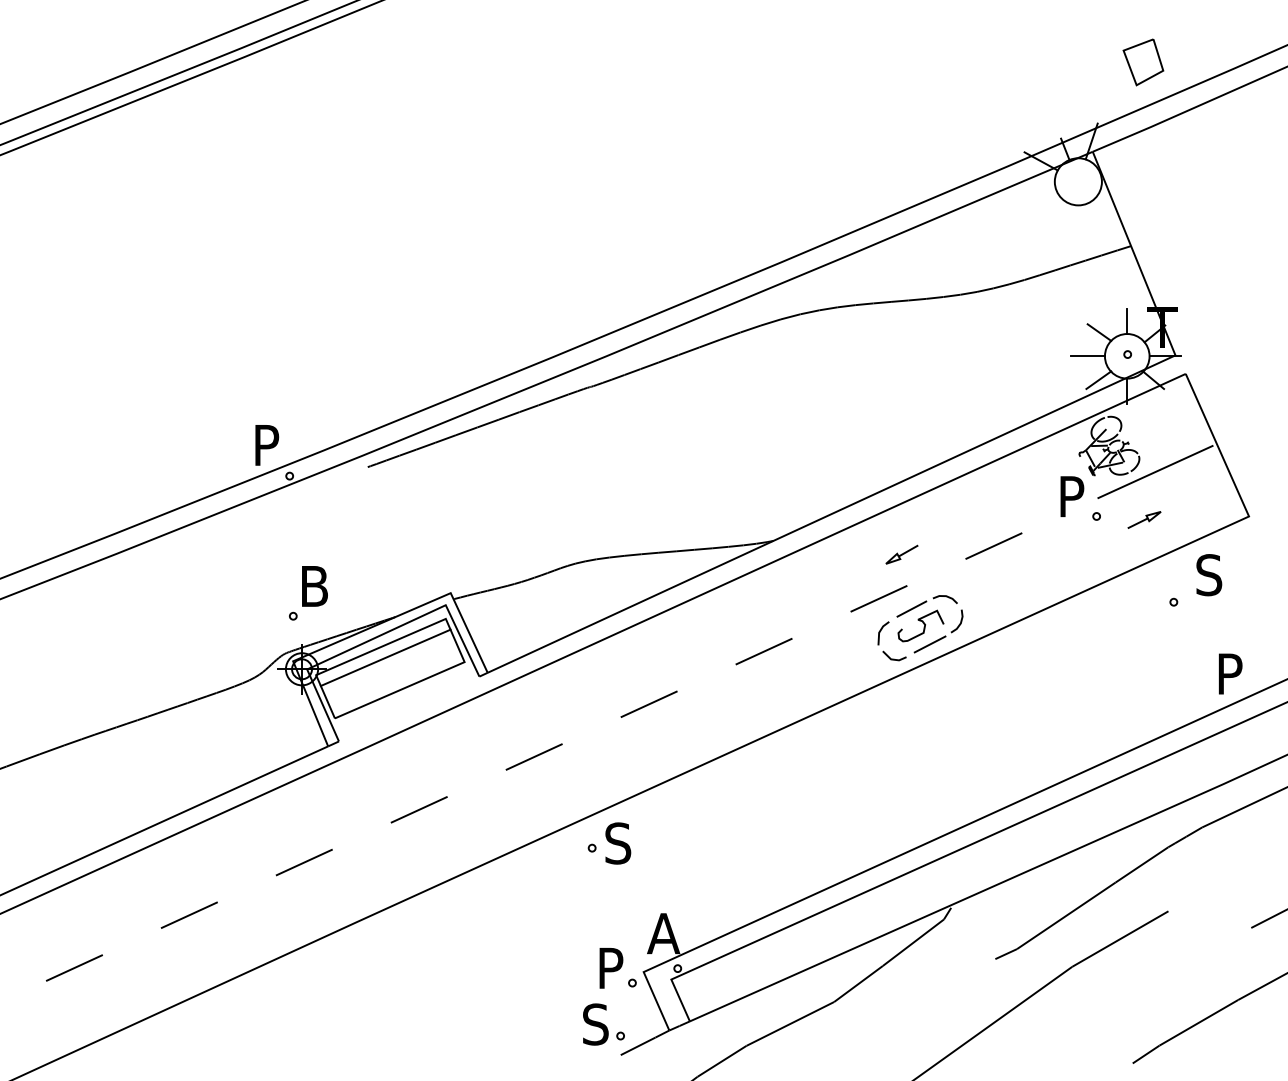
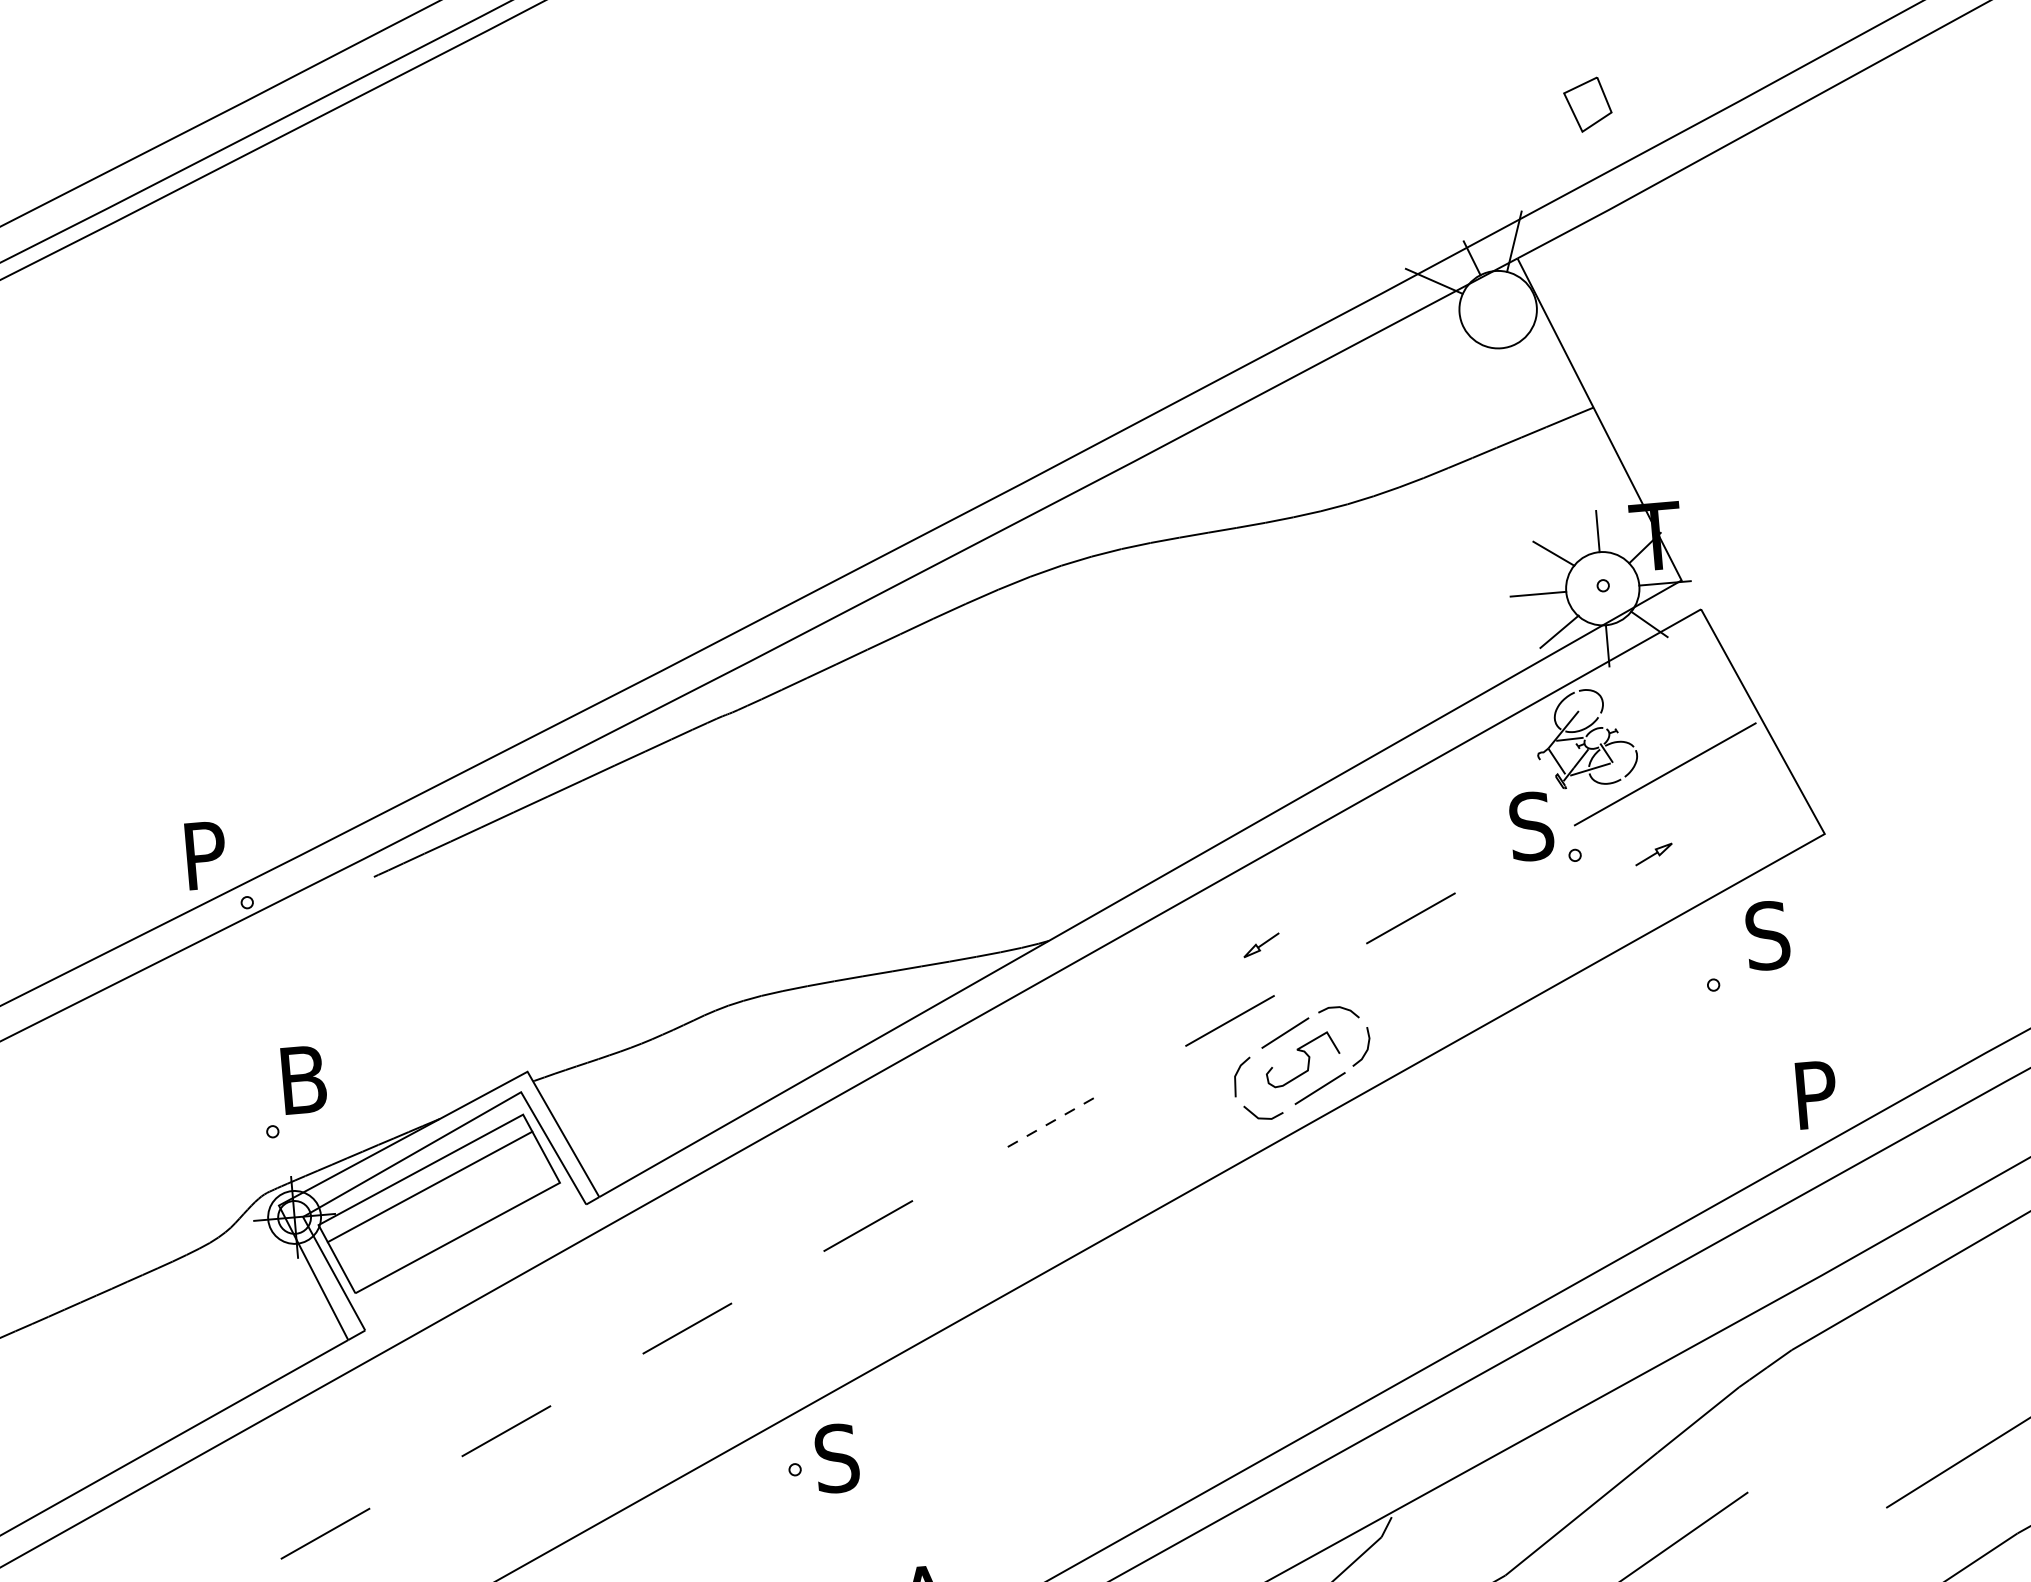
part: (1143, 62) -> (1588, 105), size x0.7
text: (1071, 496) -> (1531, 826), P -> S
part: (1144, 519) -> (1653, 853), size x0.7
part: (901, 554) -> (1260, 945), size x0.7
line: (763, 651) -> (1048, 1123), solid -> dashed

